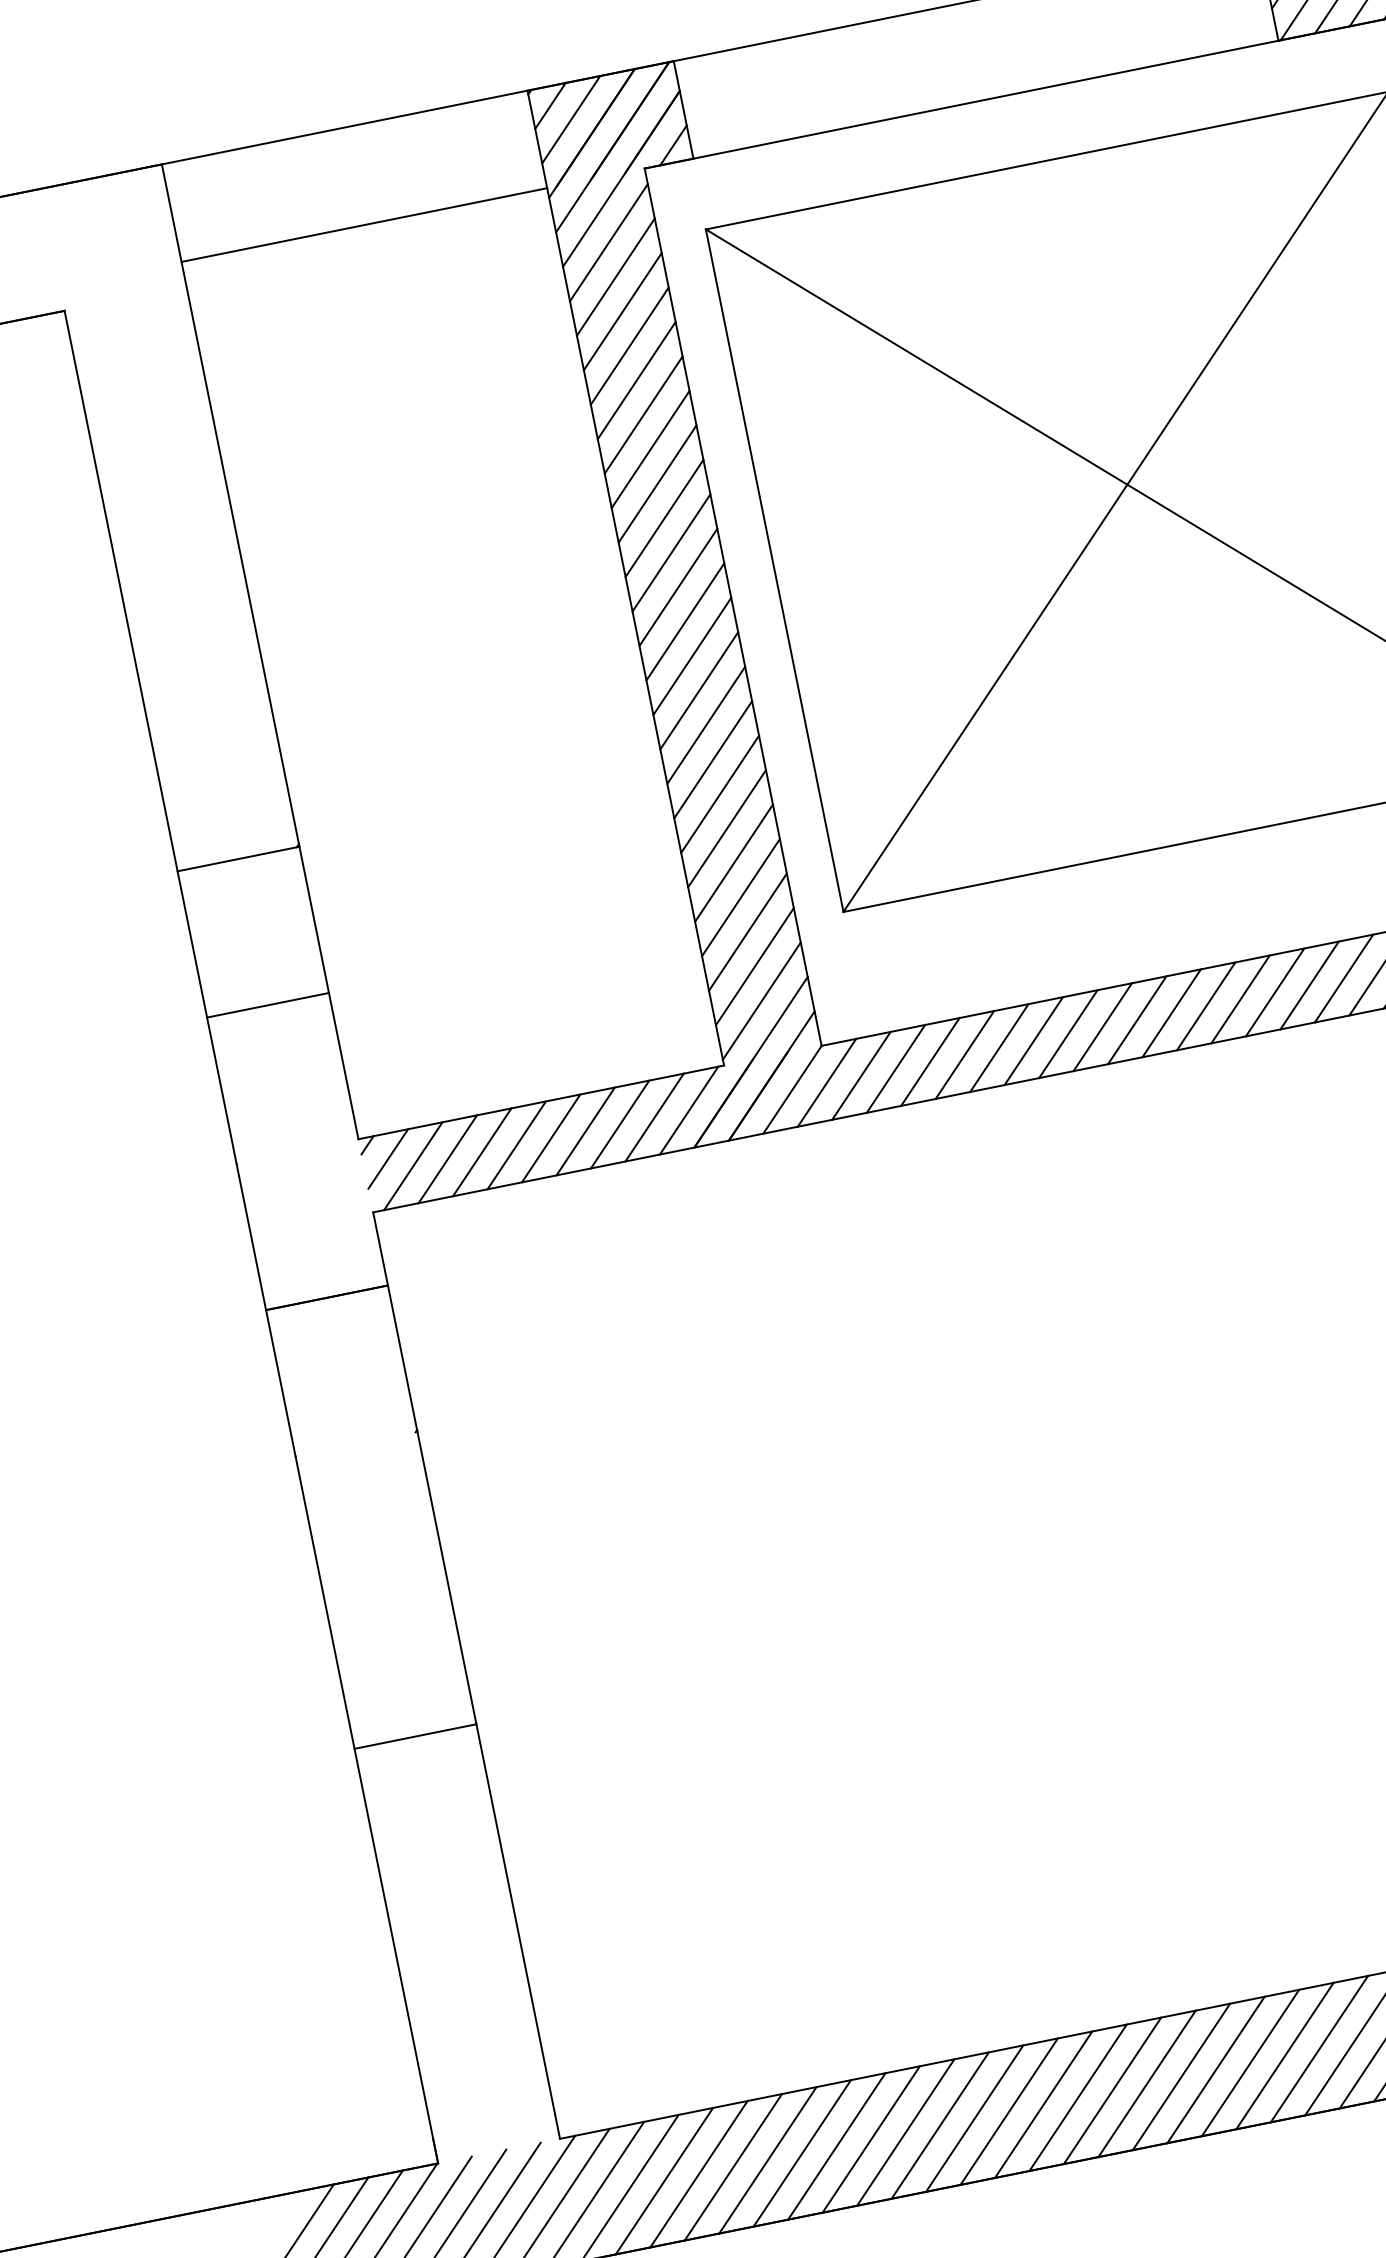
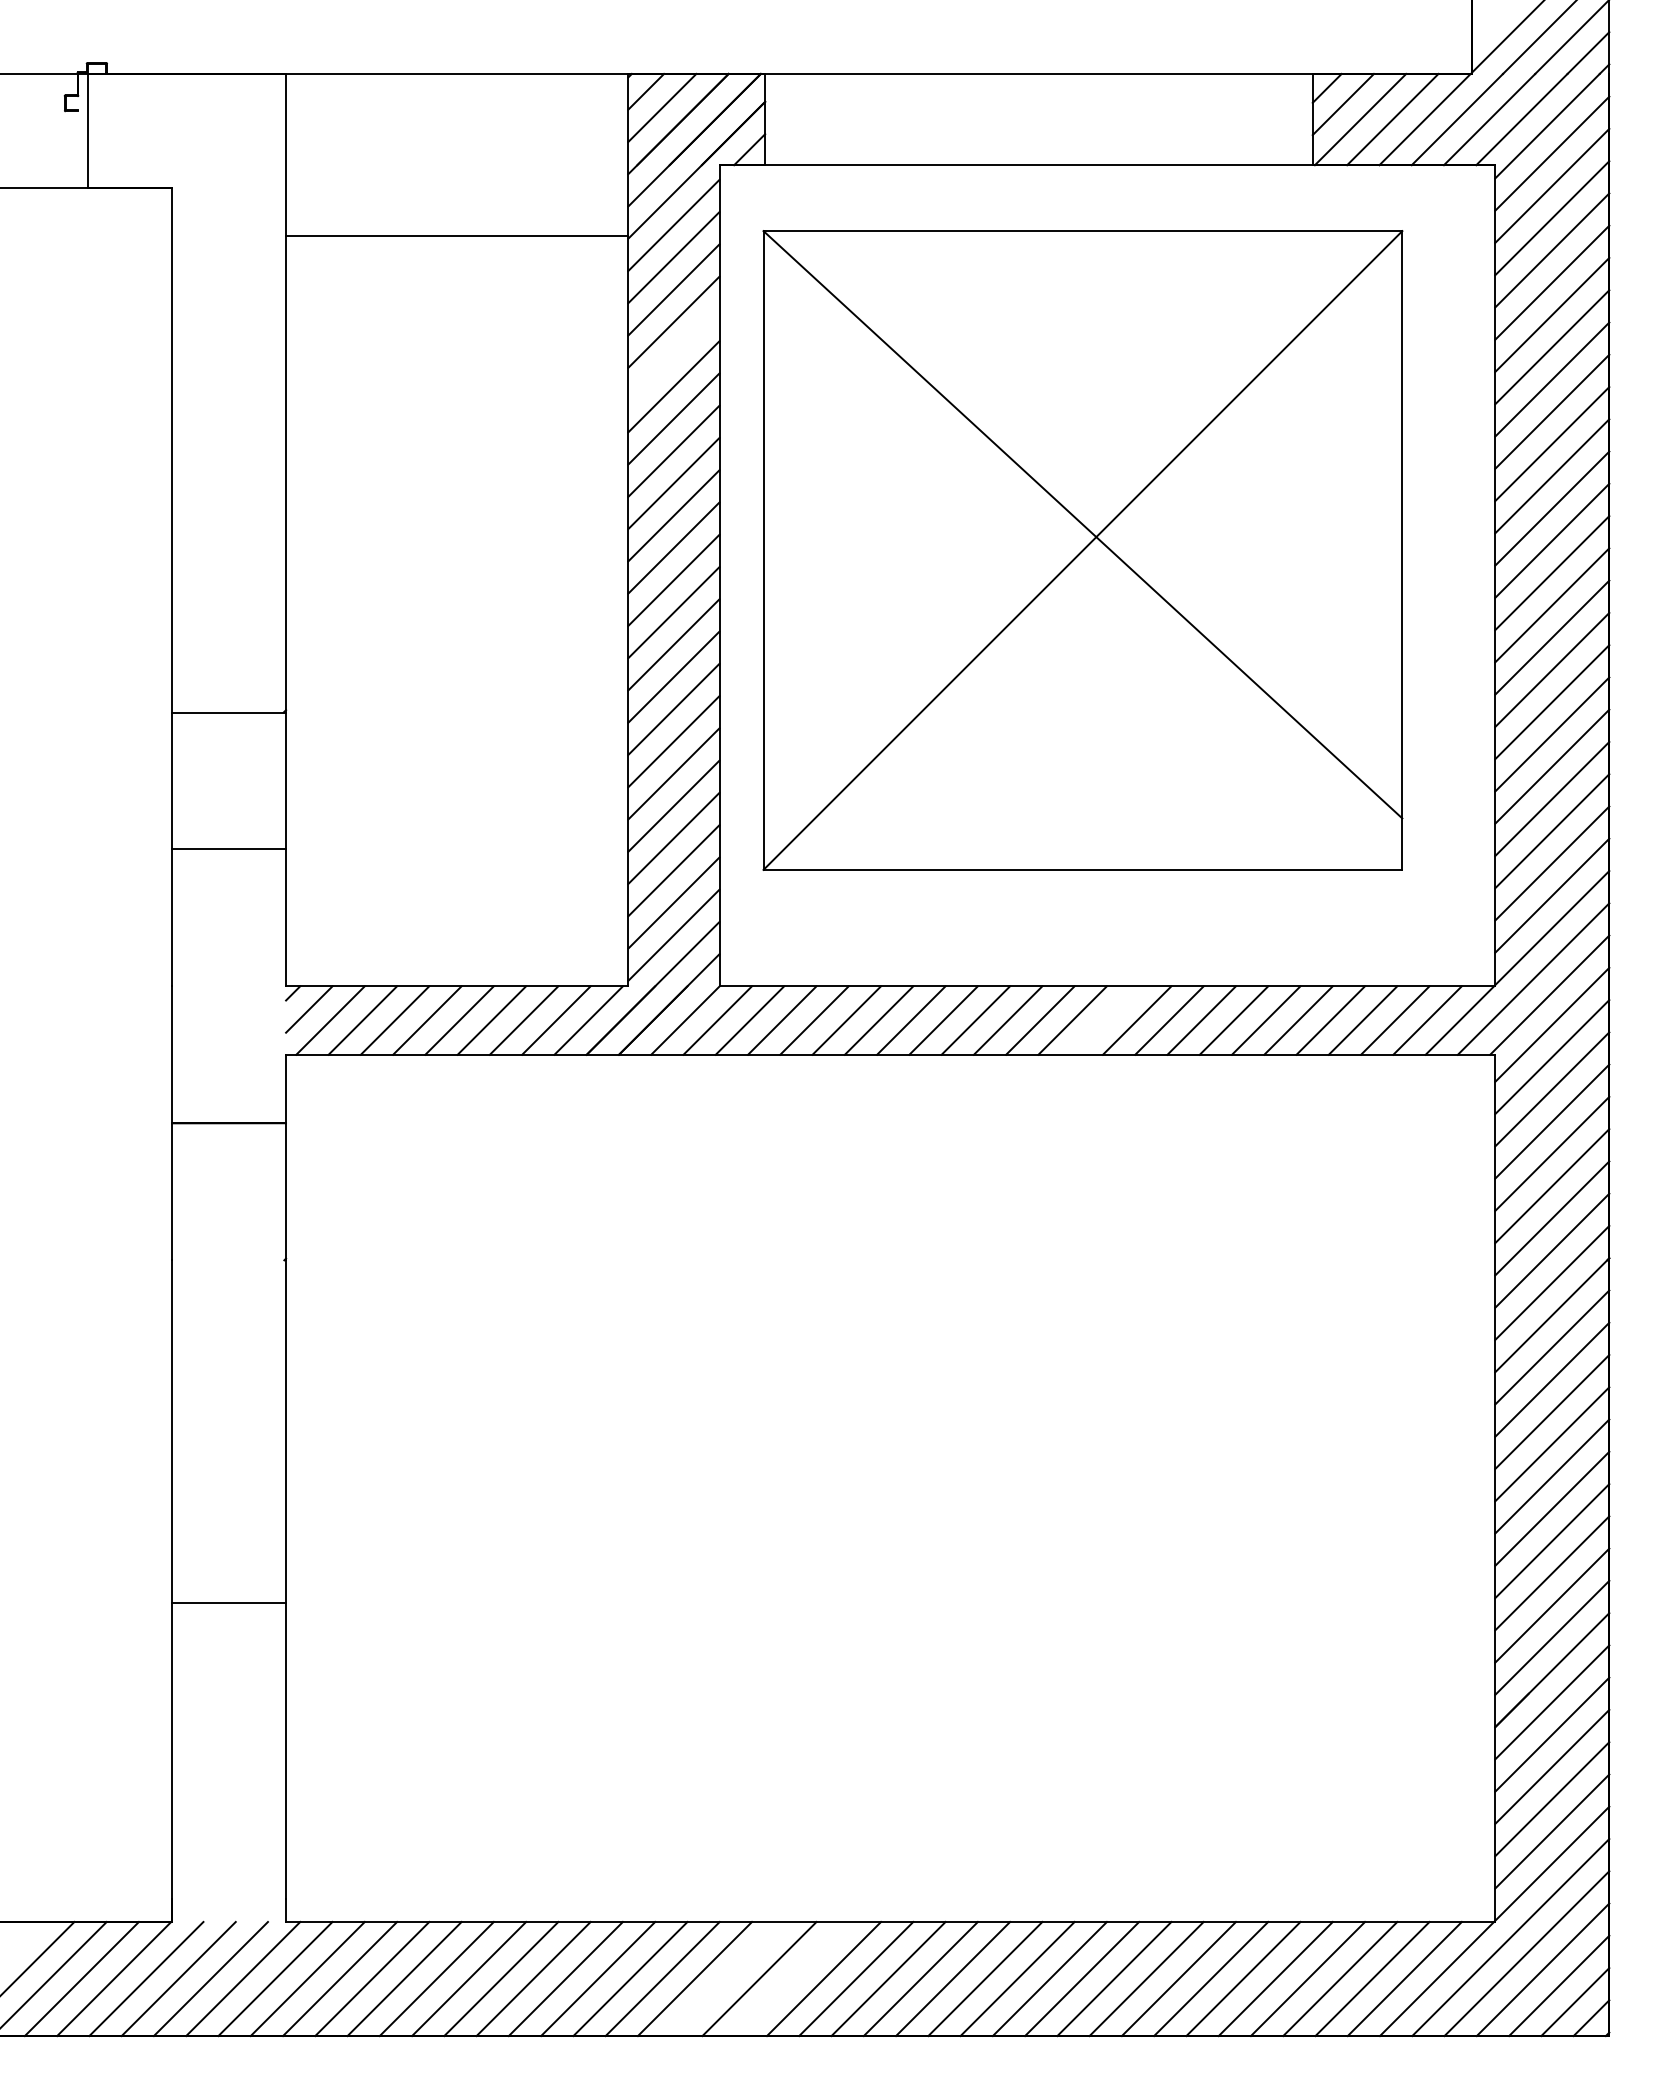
line: (364, 225) -> (457, 236), moved
line: (636, 380) -> (673, 354), removed
line: (1240, 999) -> (1104, 1020), removed
line: (414, 1736) -> (228, 1602), moved
line: (1112, 2090) -> (791, 1978), removed
line: (1043, 2104) -> (727, 1978), removed

